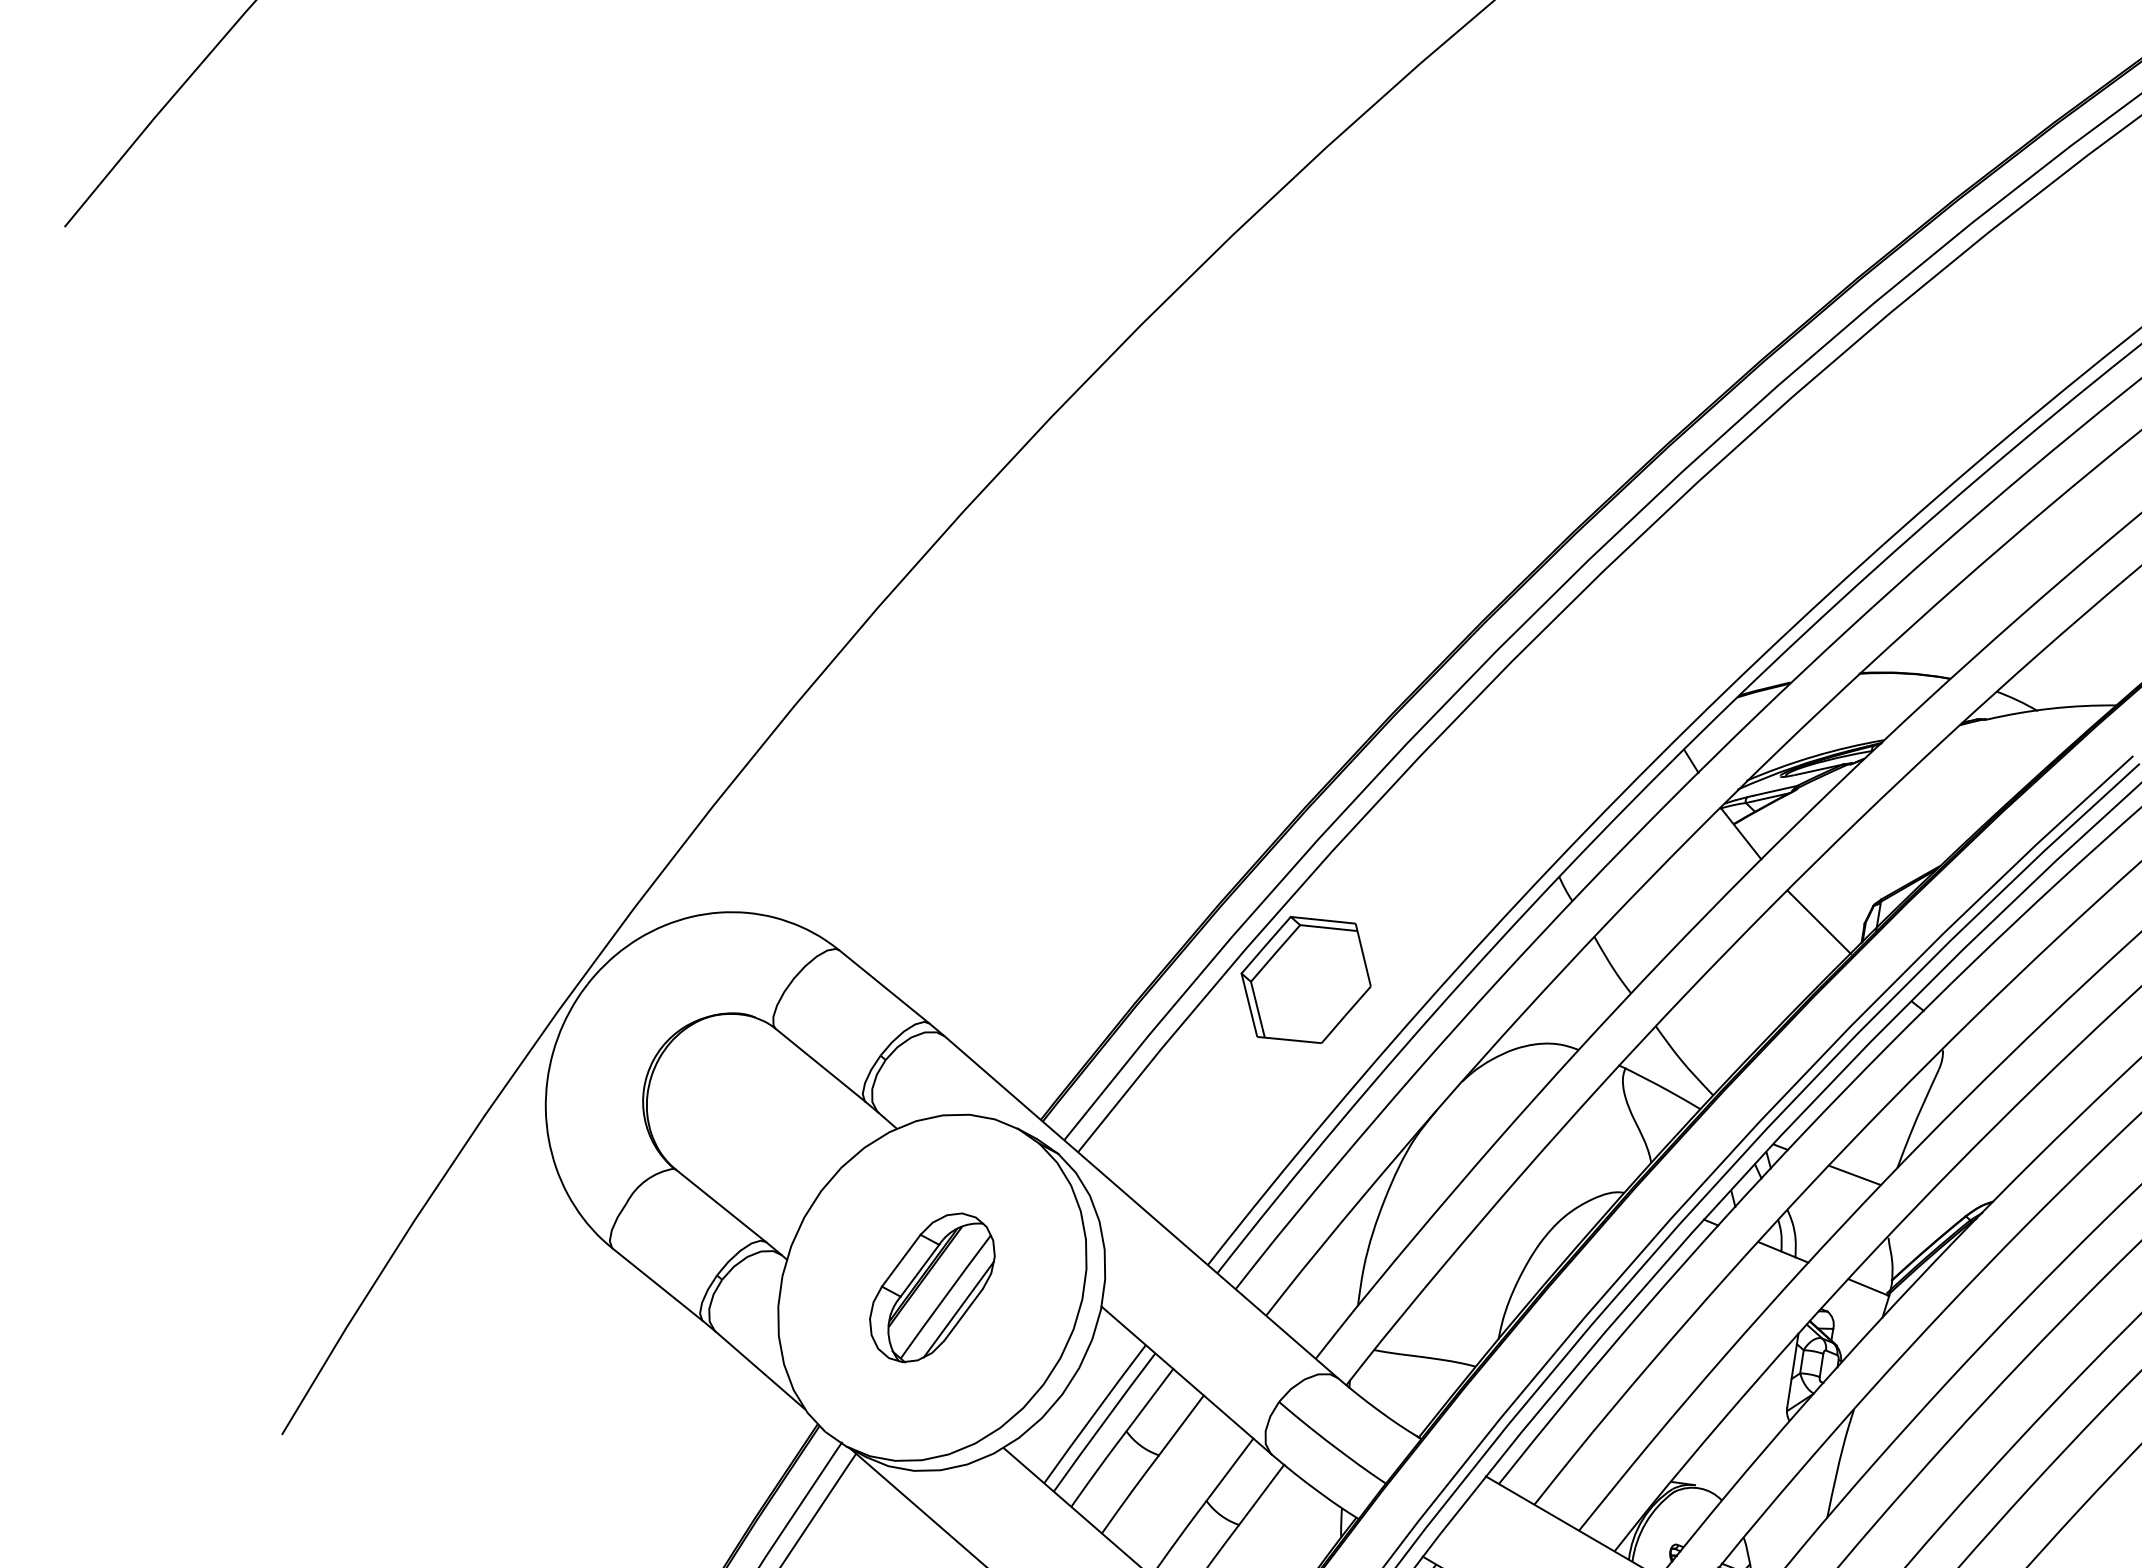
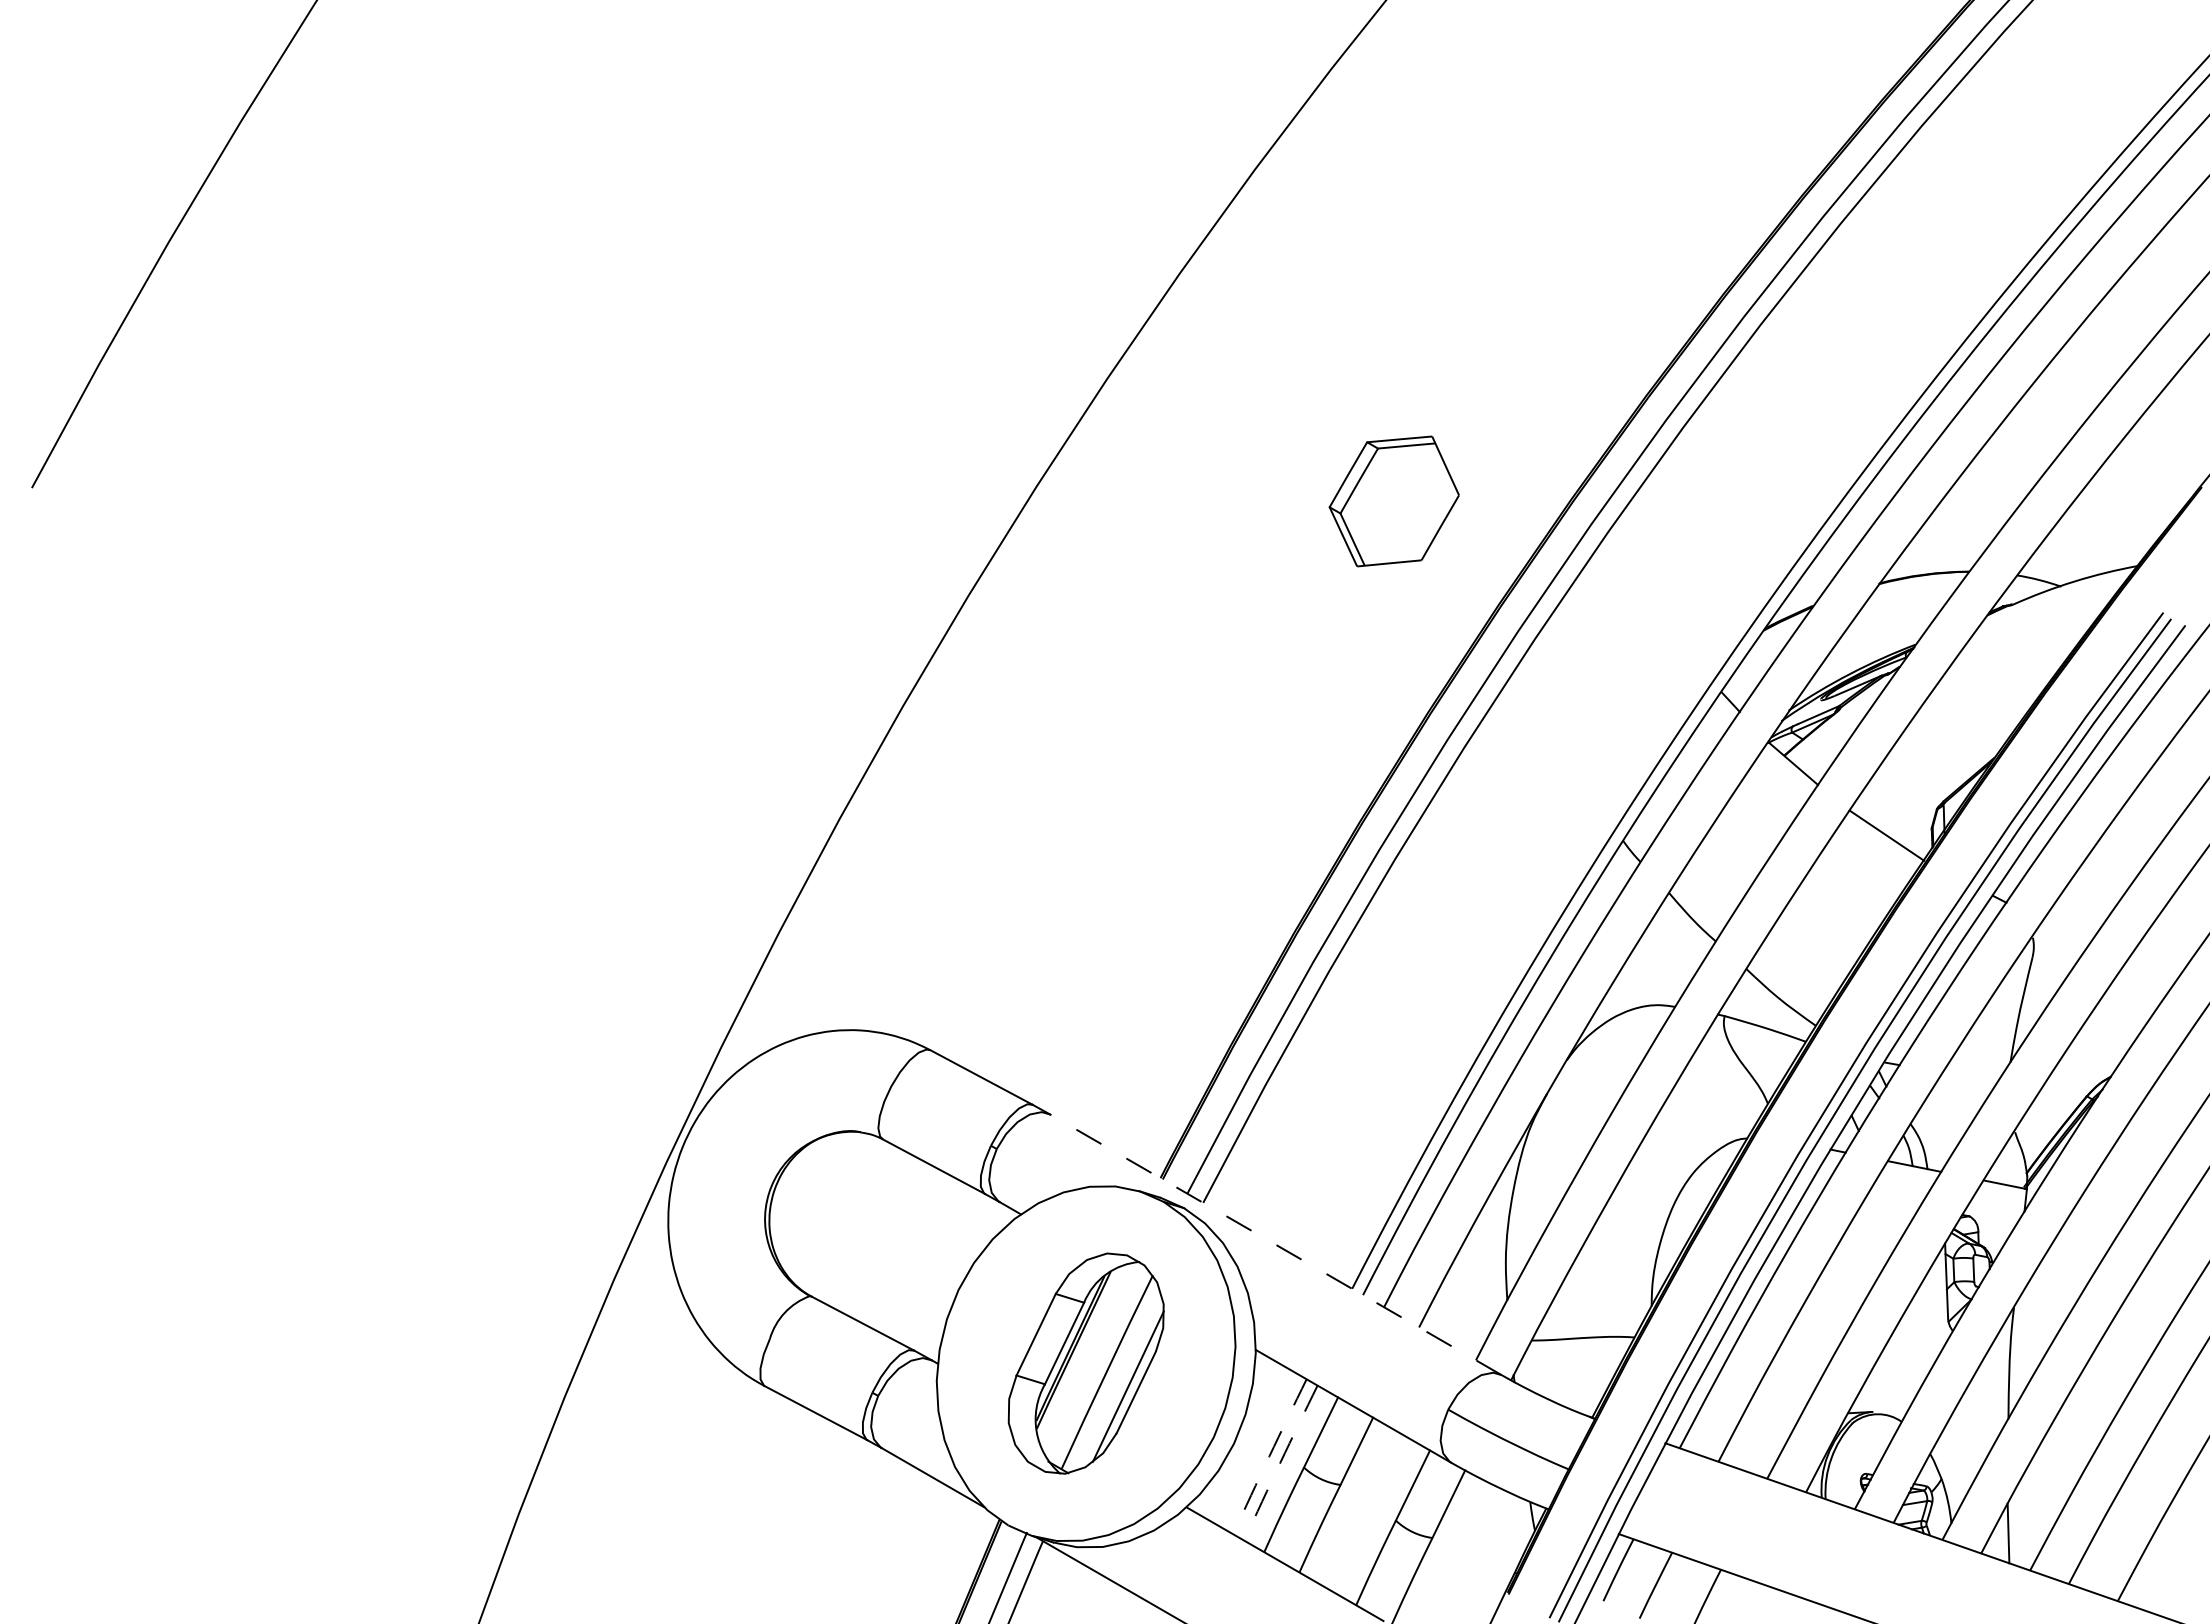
part: (1305, 980) -> (1393, 501), moved
line: (1854, 1174) -> (1969, 1076), removed
line: (1141, 1206) -> (1275, 1244), solid -> dashed
part: (931, 1287) -> (1085, 1363), size x1.4
arc: (1094, 1413) -> (1269, 1456), solid -> dashed
arc: (1104, 1421) -> (1280, 1462), solid -> dashed

